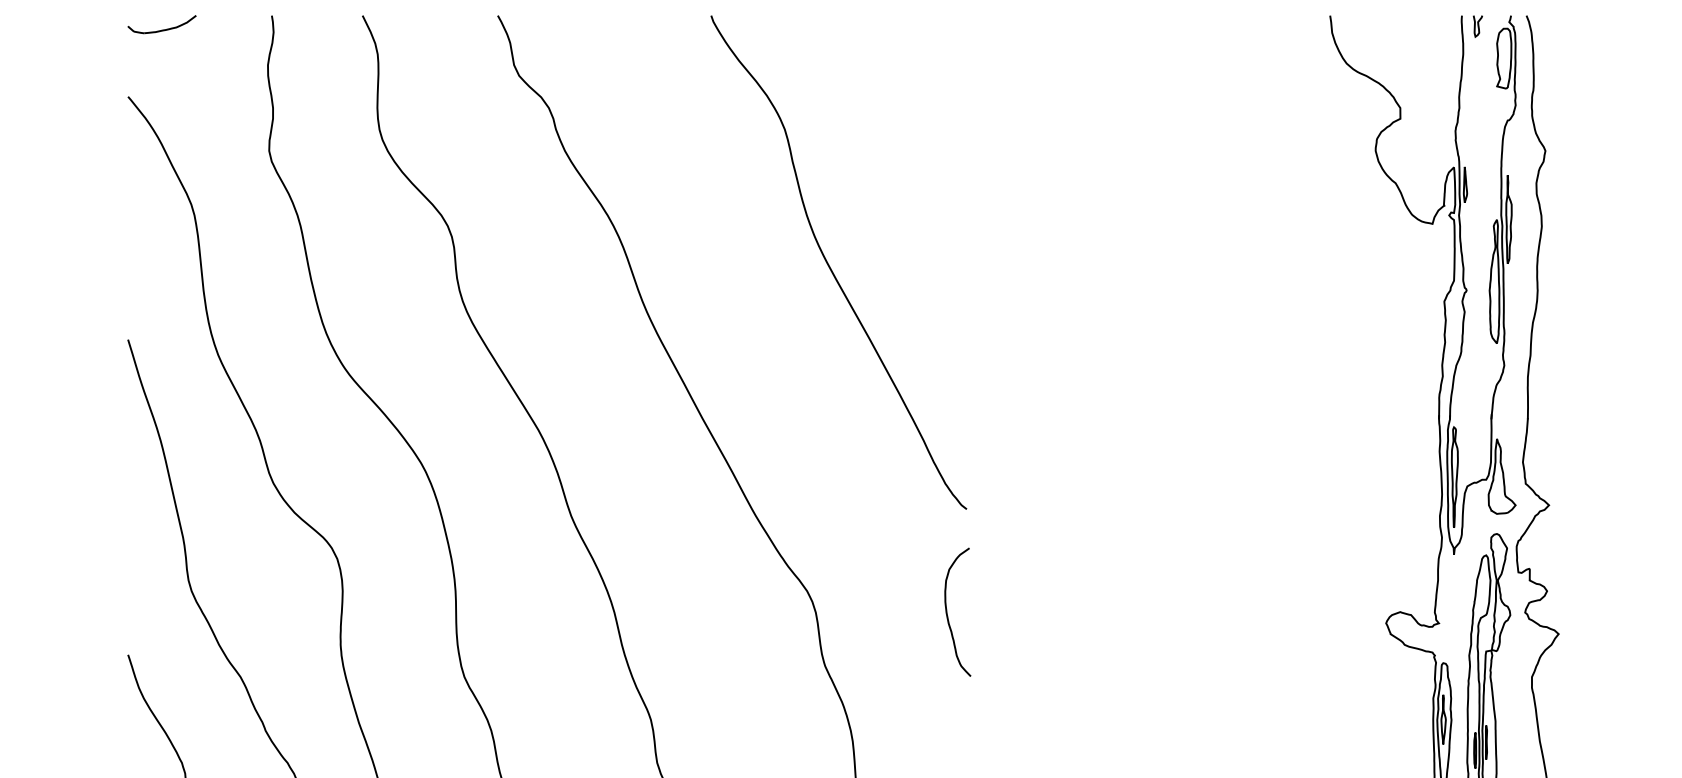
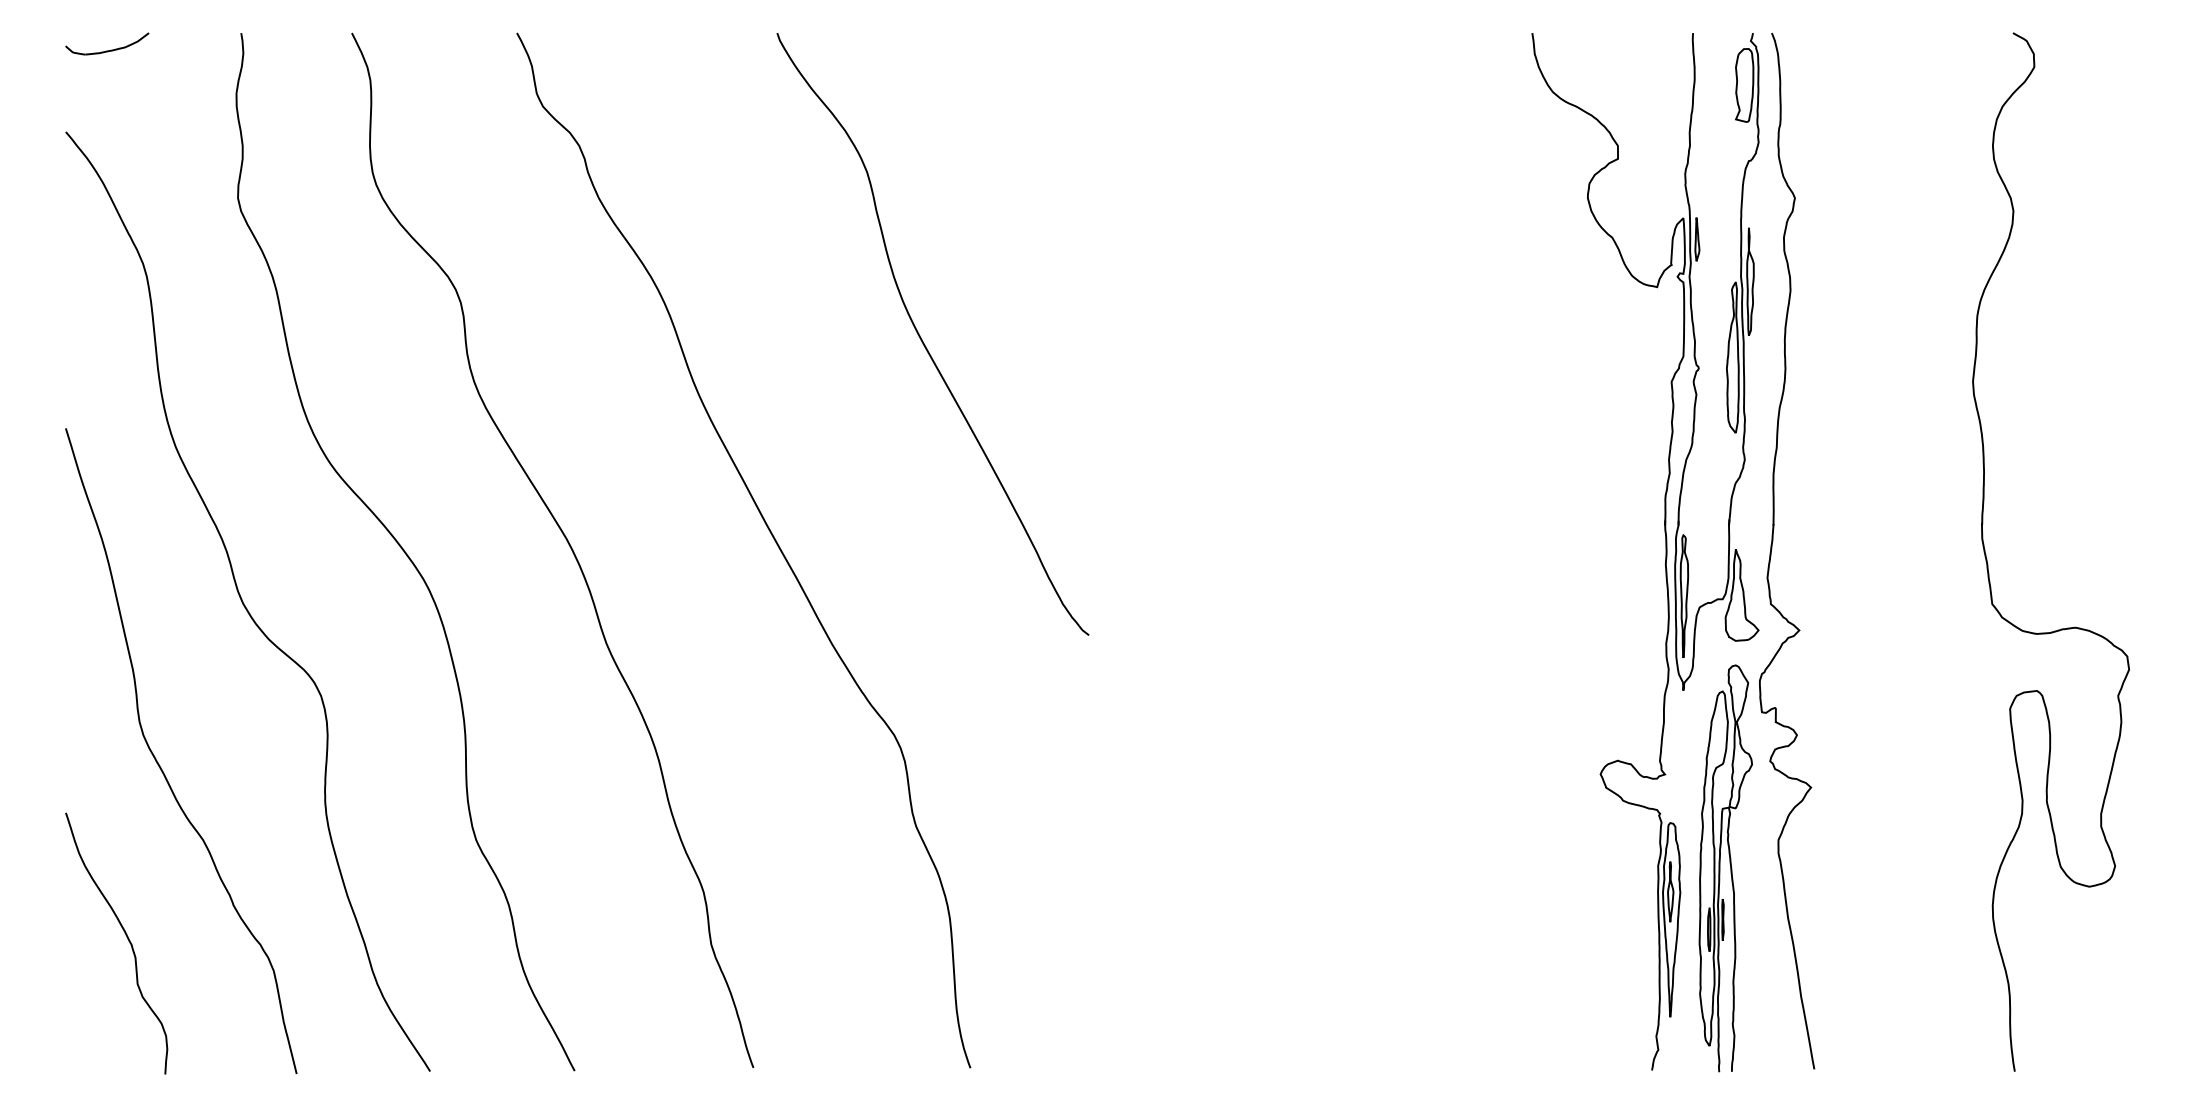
curve: (1477, 26) -> (1712, 46), removed
curve: (947, 611) -> (1065, 760), removed

